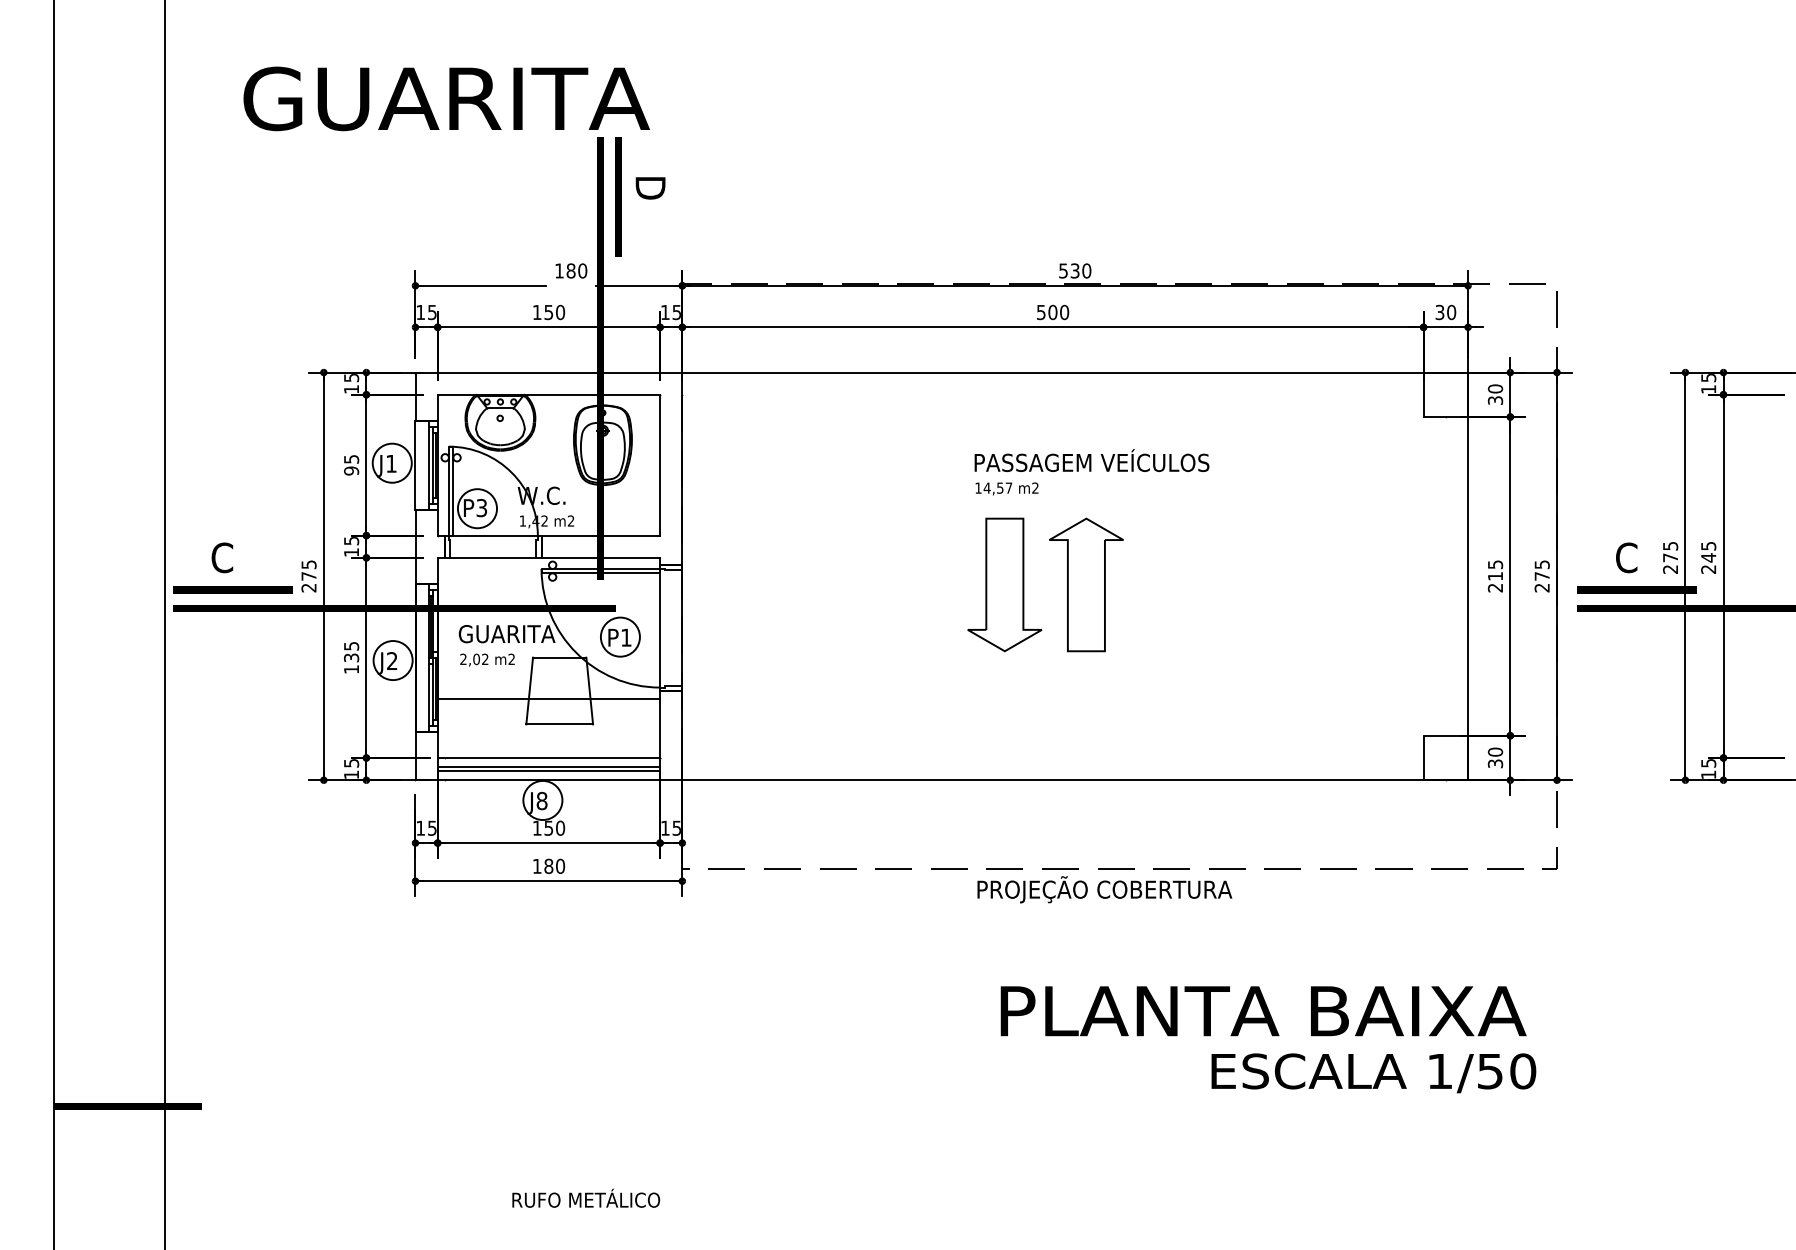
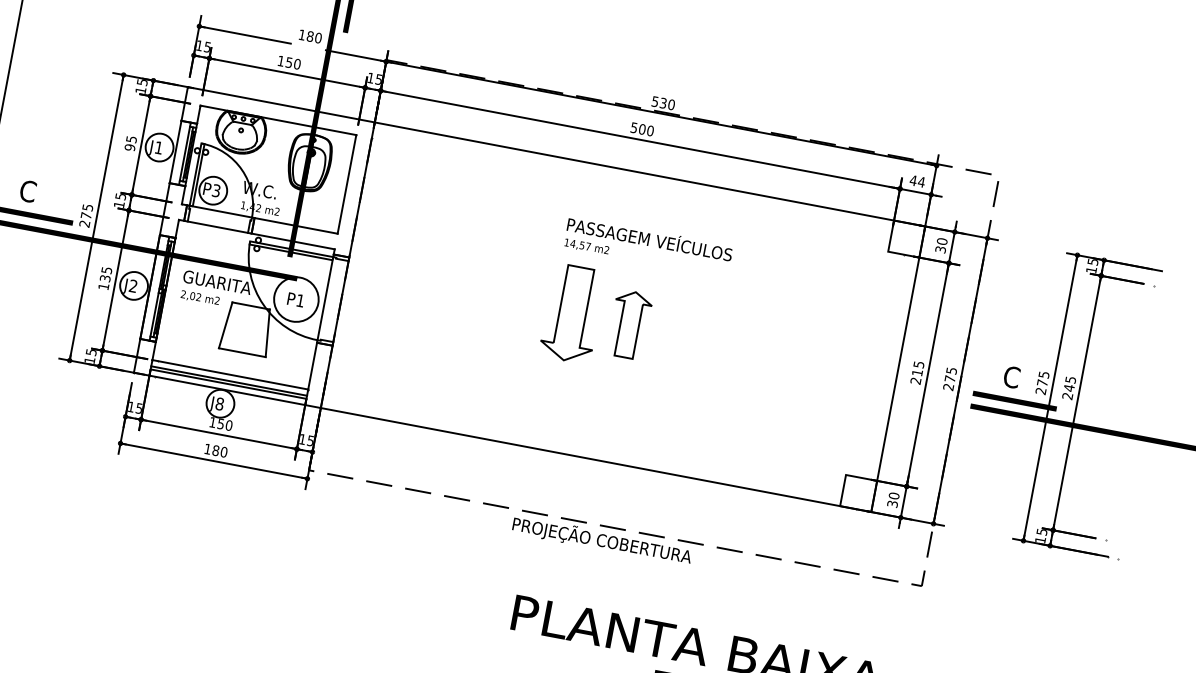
text: (1445, 312) -> (917, 181), 30 -> 44
part: (1086, 584) -> (629, 324), size x0.7
circle: (619, 636) -> (295, 299), size x1.6
line: (548, 698) -> (237, 333), removed

